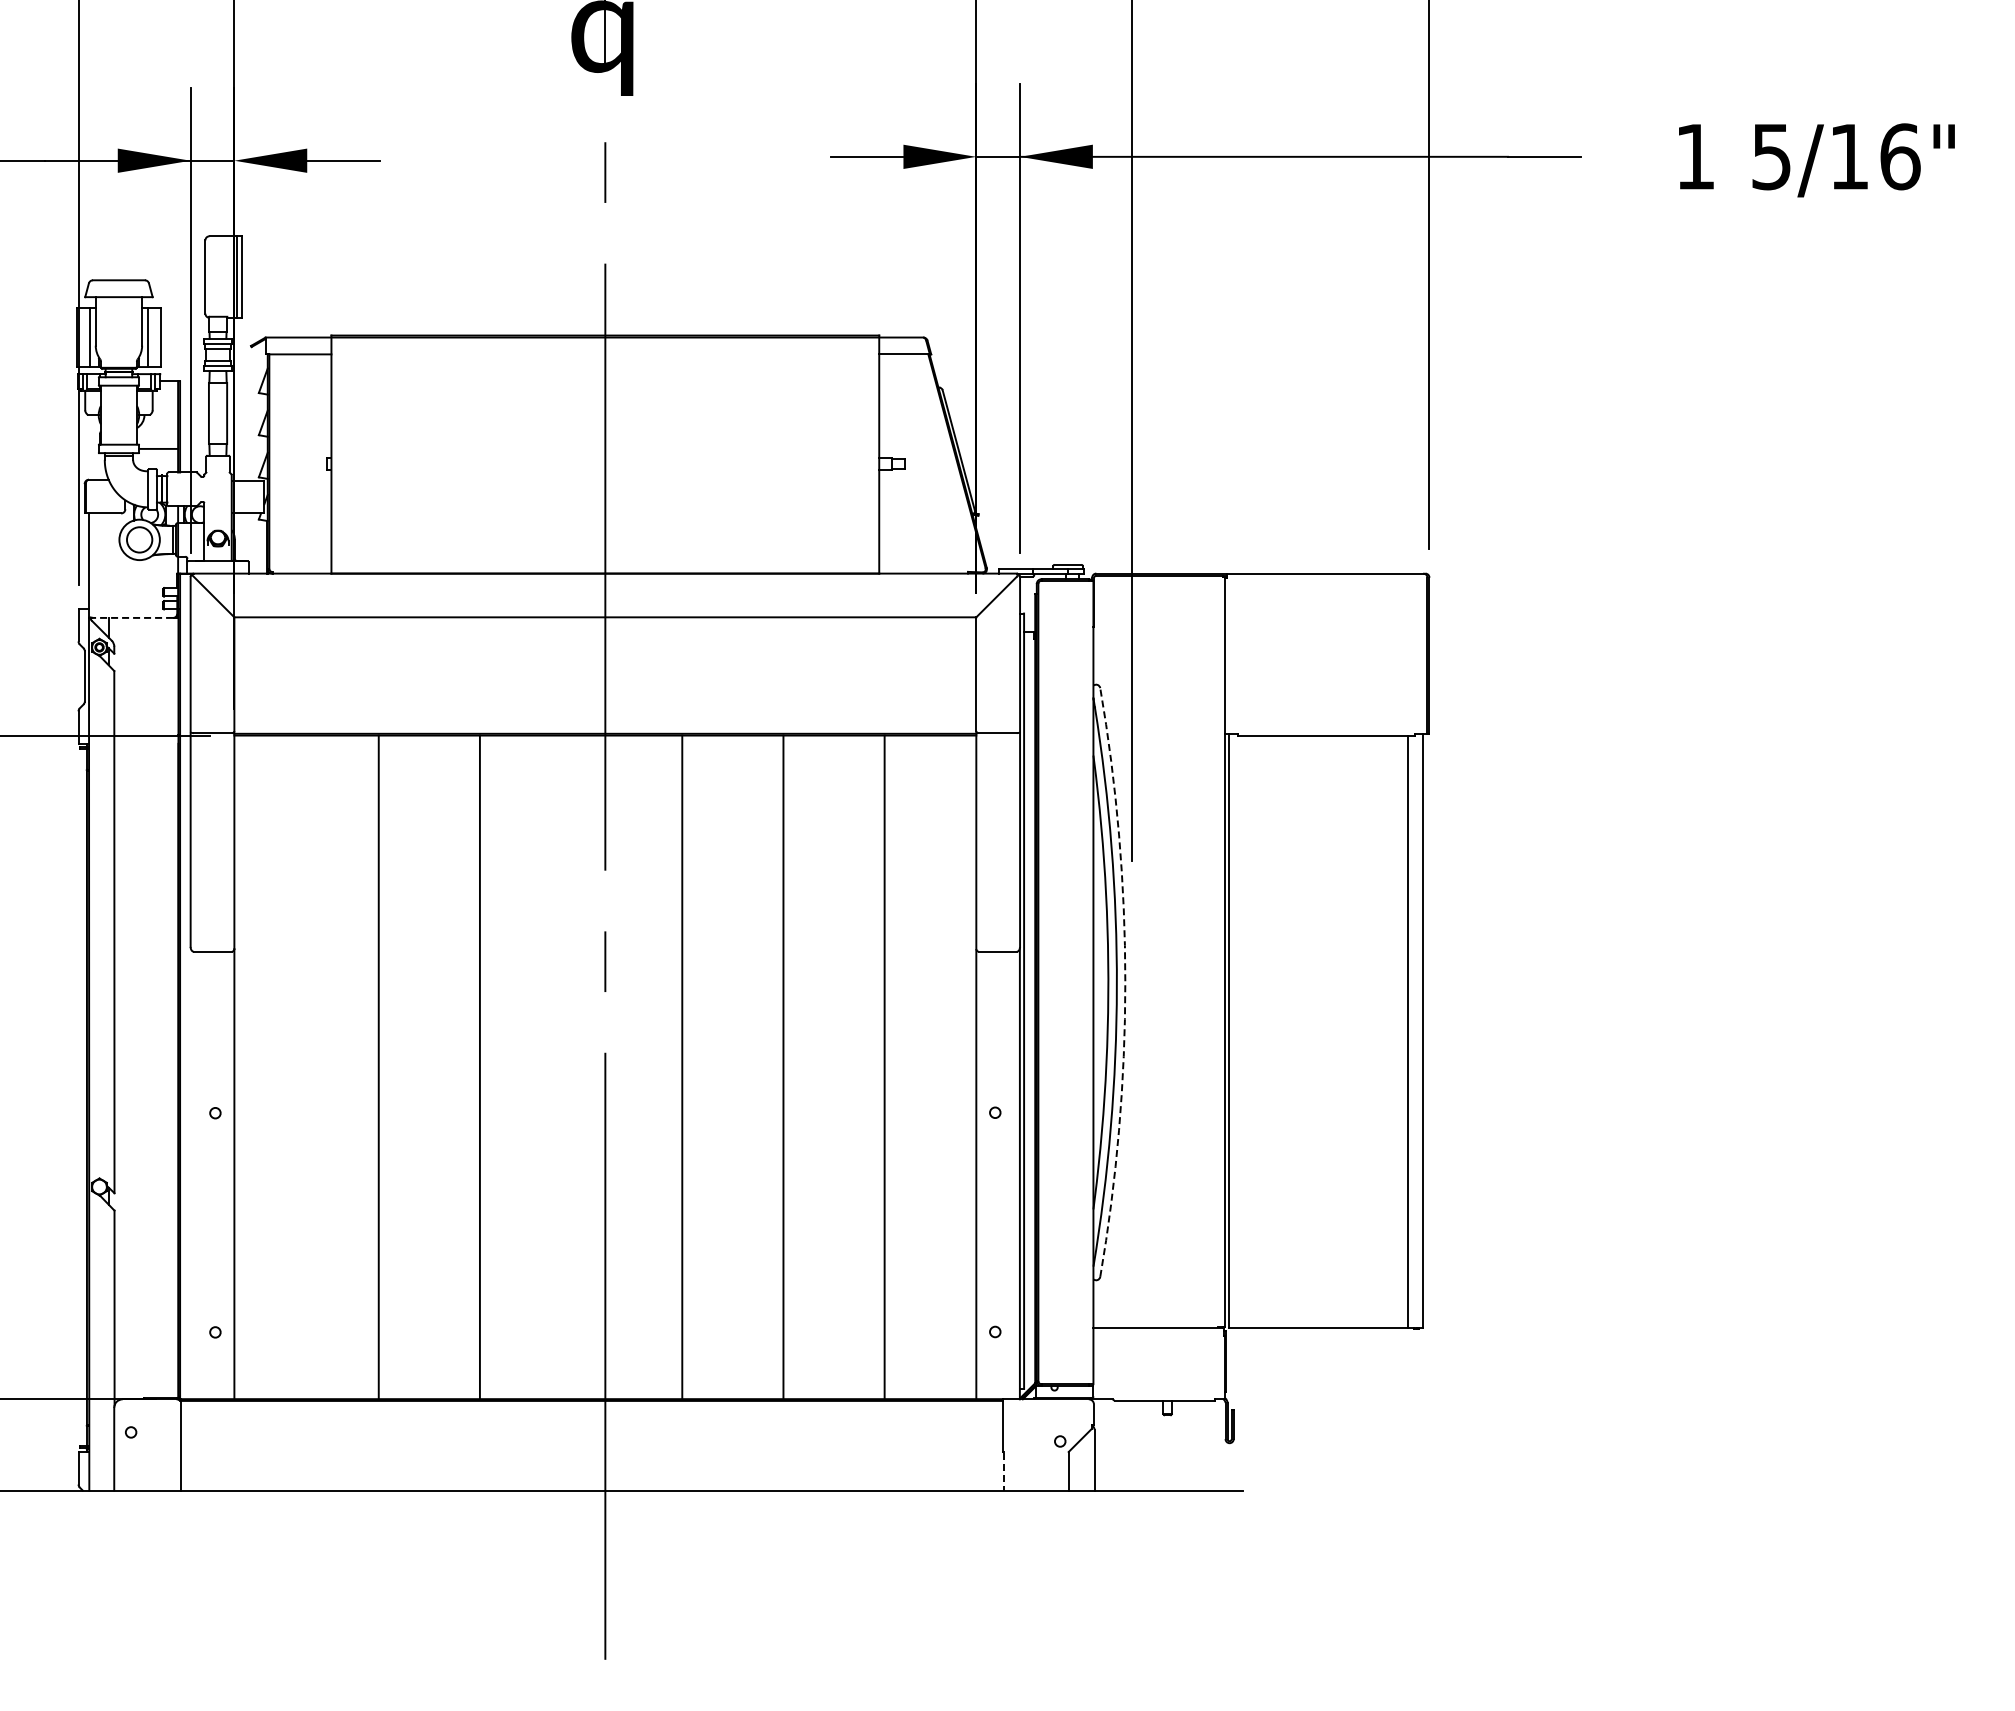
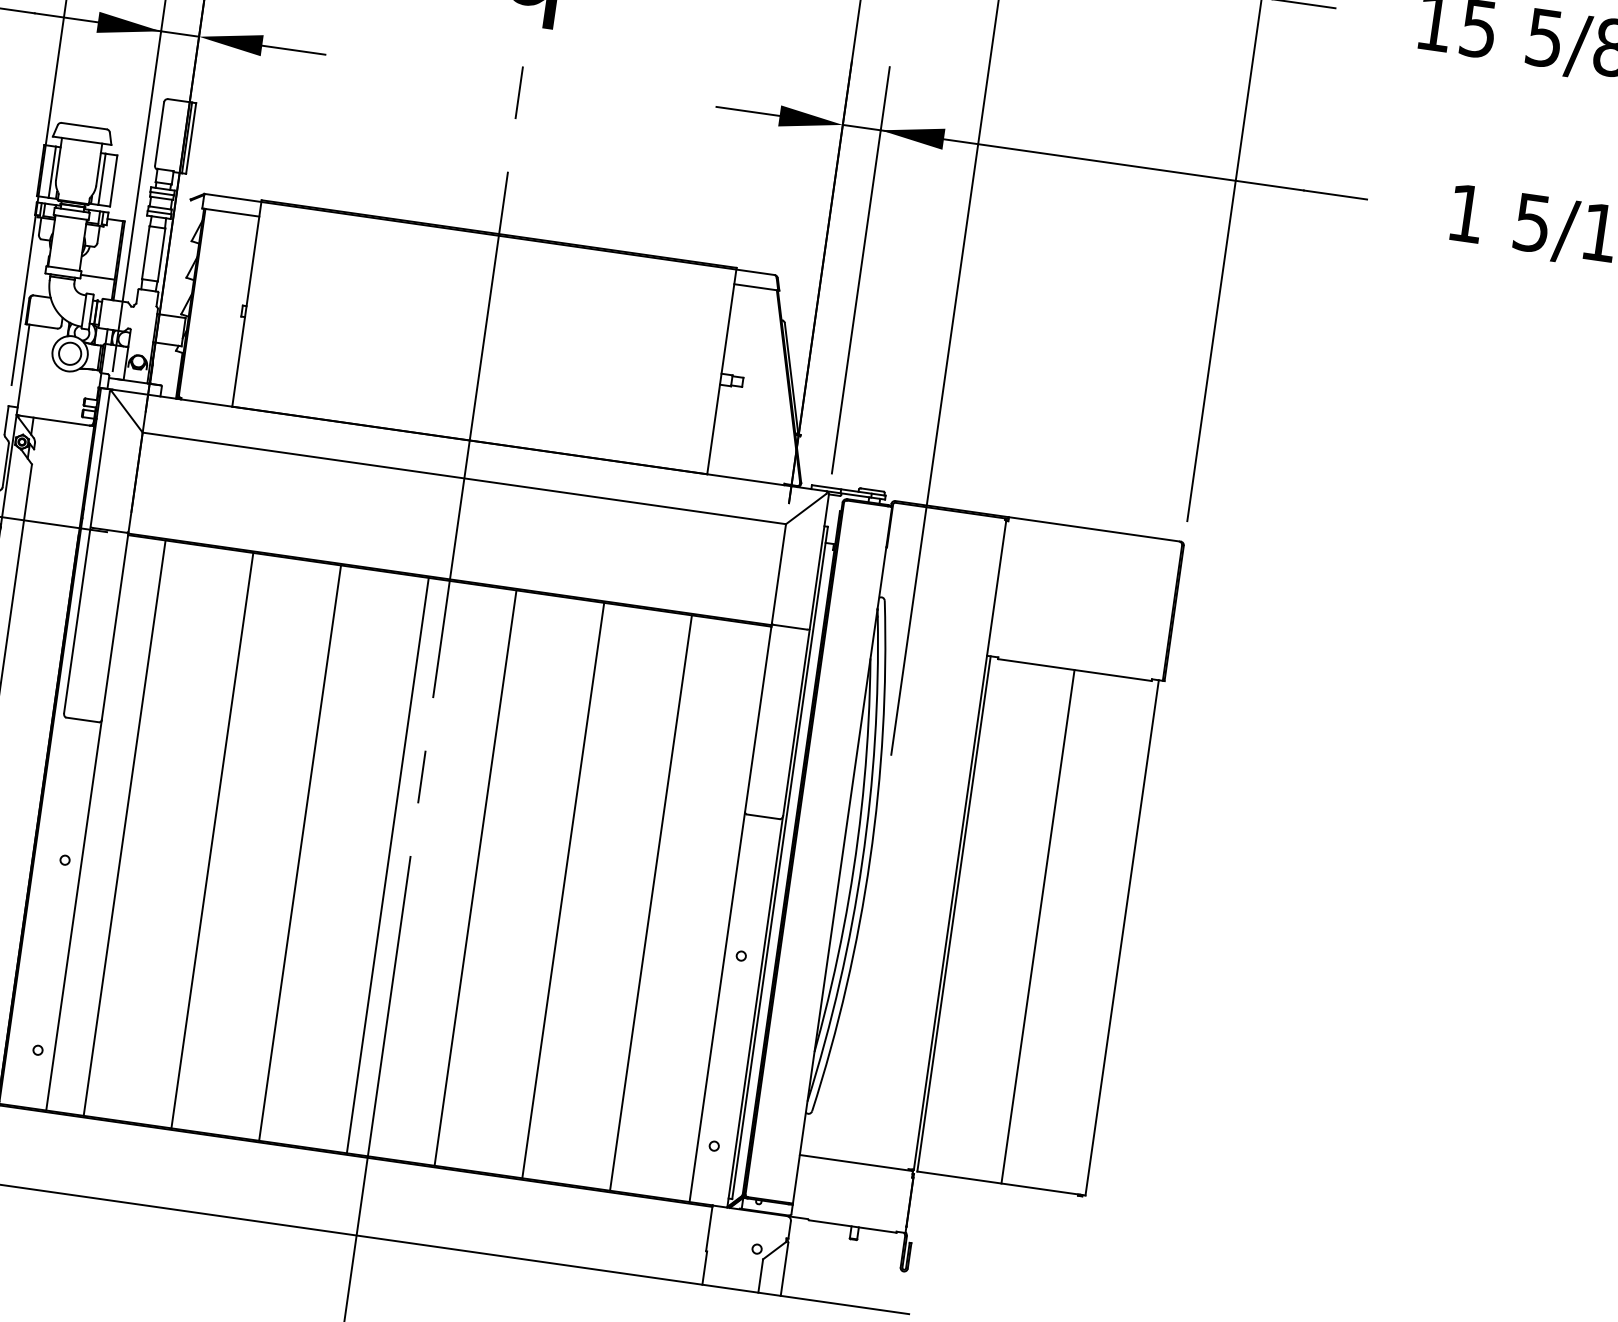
line: (131, 617) -> (53, 420), dashed -> solid
arc: (1125, 982) -> (870, 859), dashed -> solid
line: (1407, 1031) -> (1037, 926), moved
line: (277, 1067) -> (124, 828), added
line: (581, 1067) -> (388, 865), added
line: (1004, 1471) -> (705, 1268), dashed -> solid

